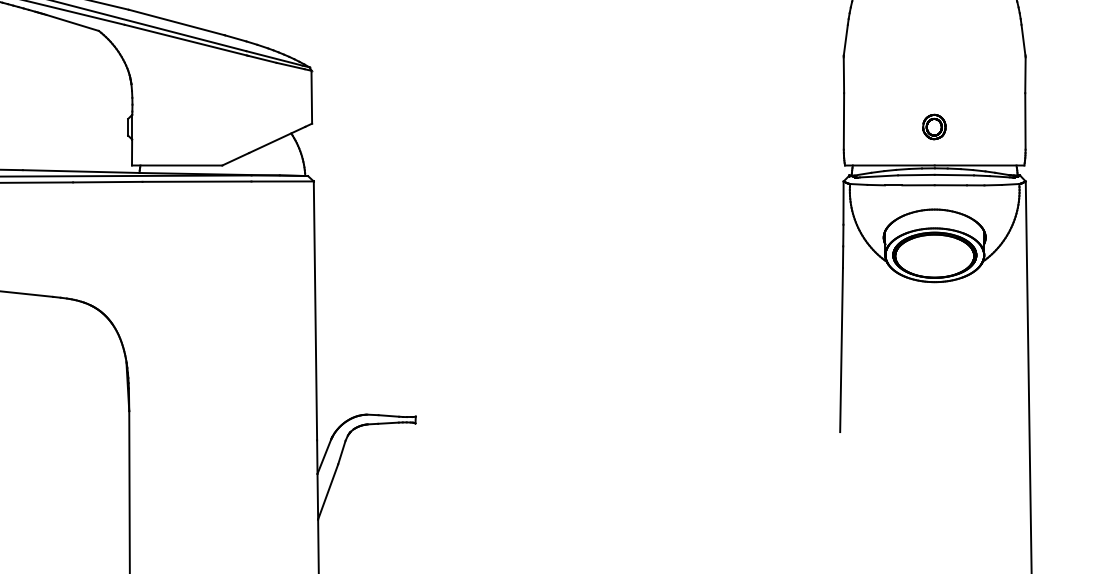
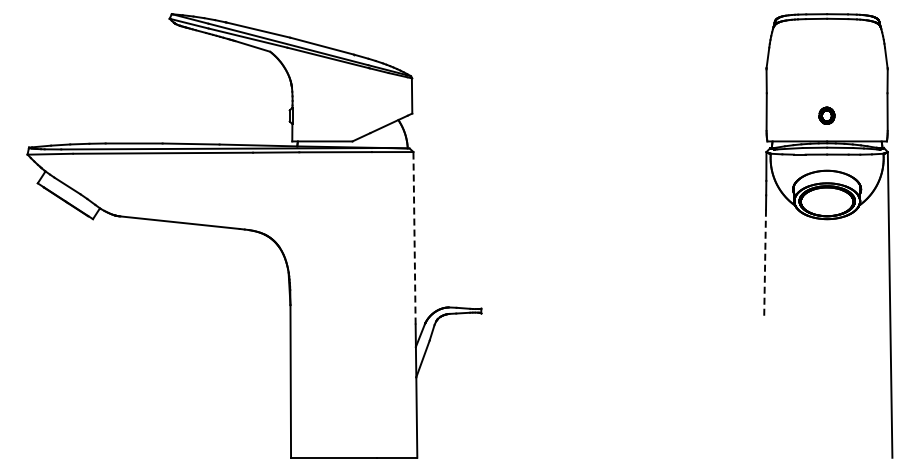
line: (315, 309) -> (414, 237), solid -> dashed
line: (842, 350) -> (765, 264), solid -> dashed

